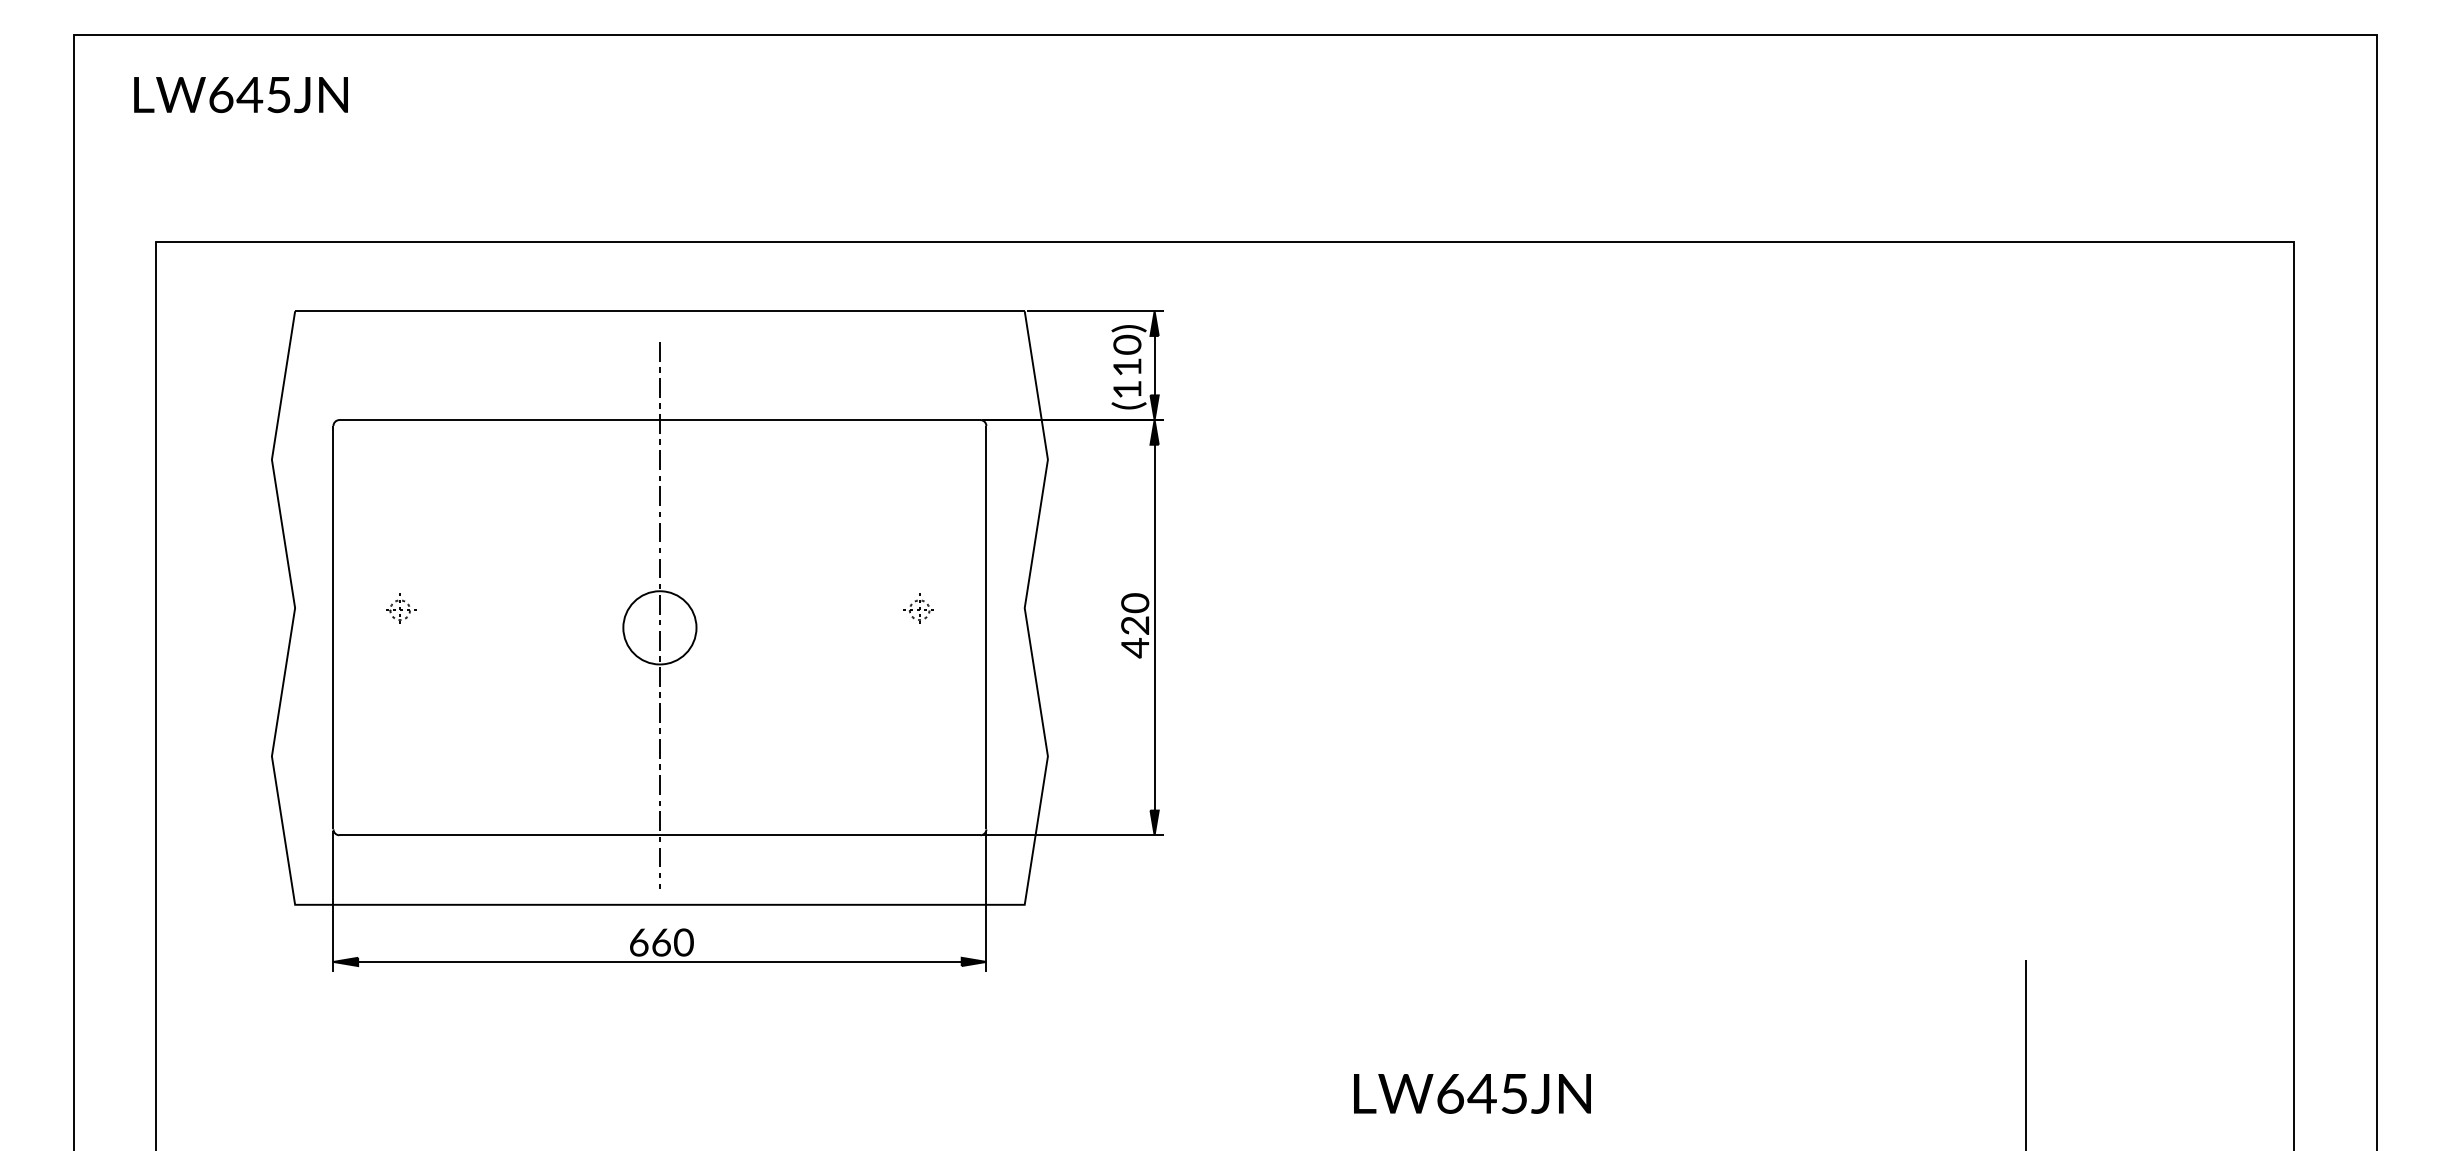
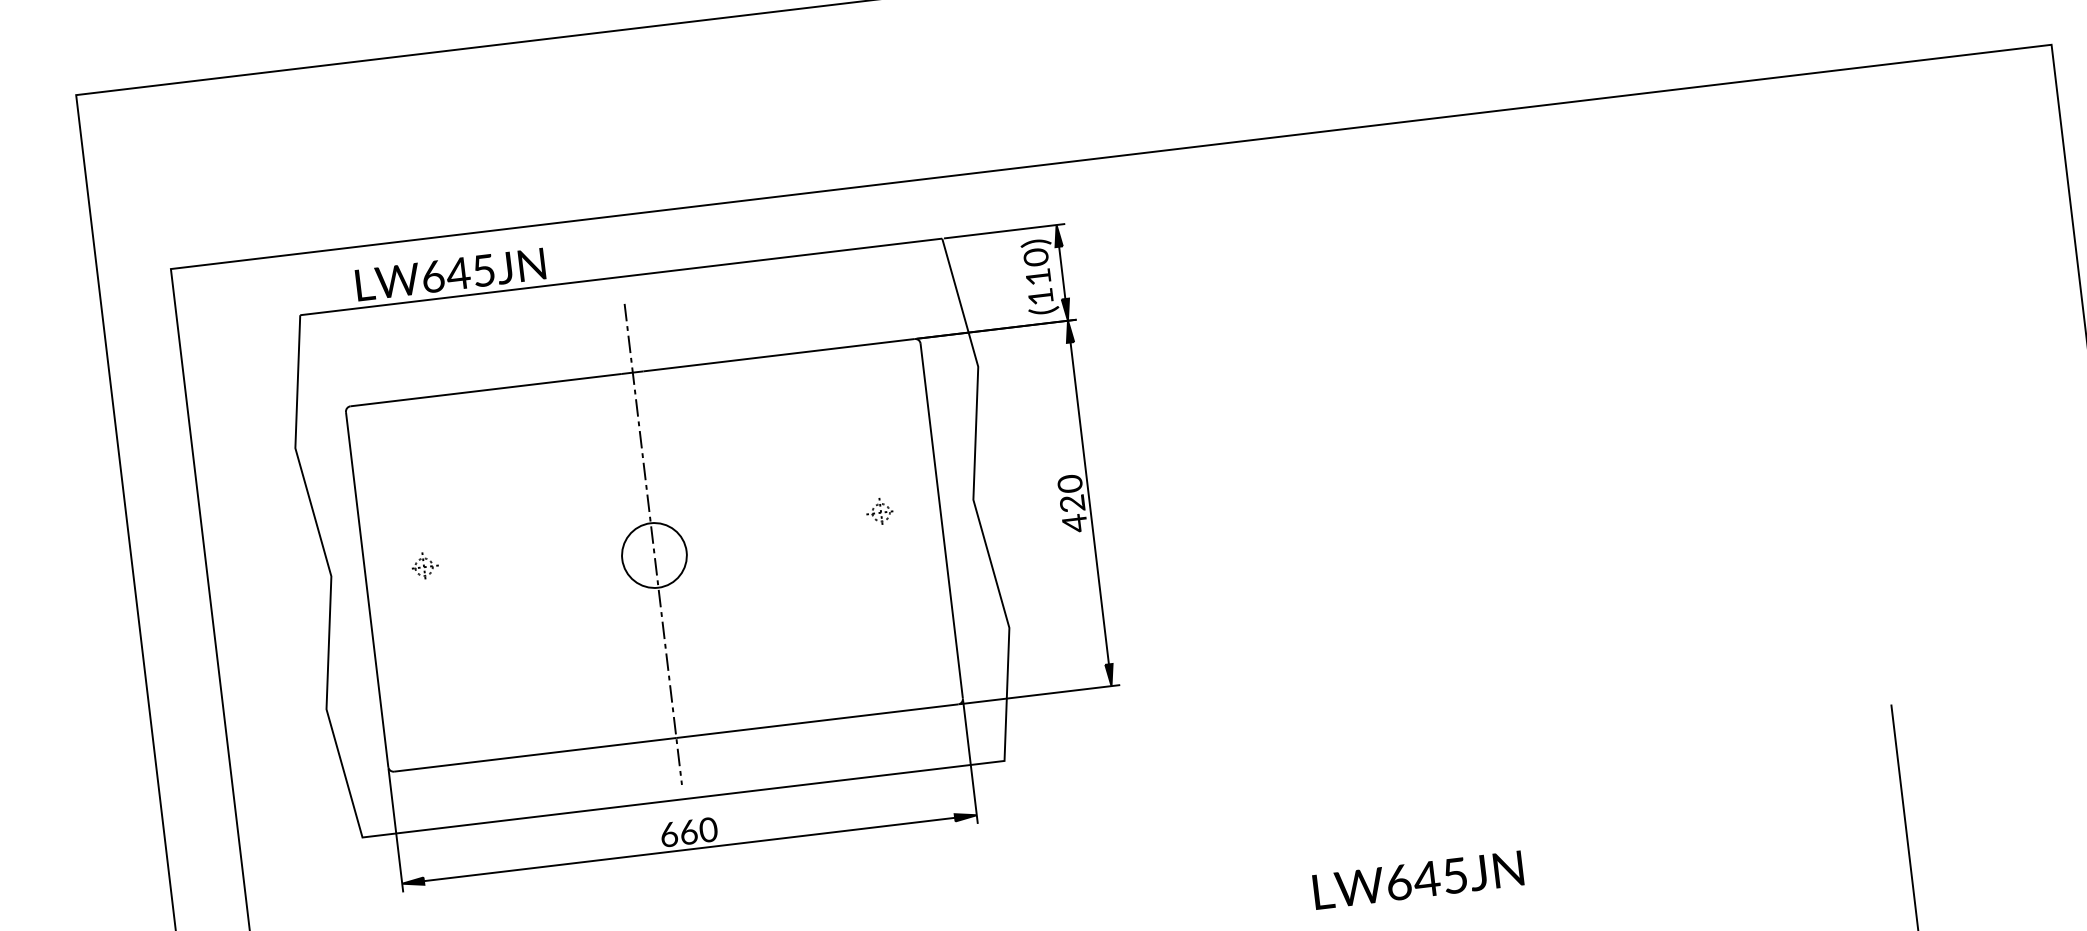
text: (240, 95) -> (450, 275), moved

